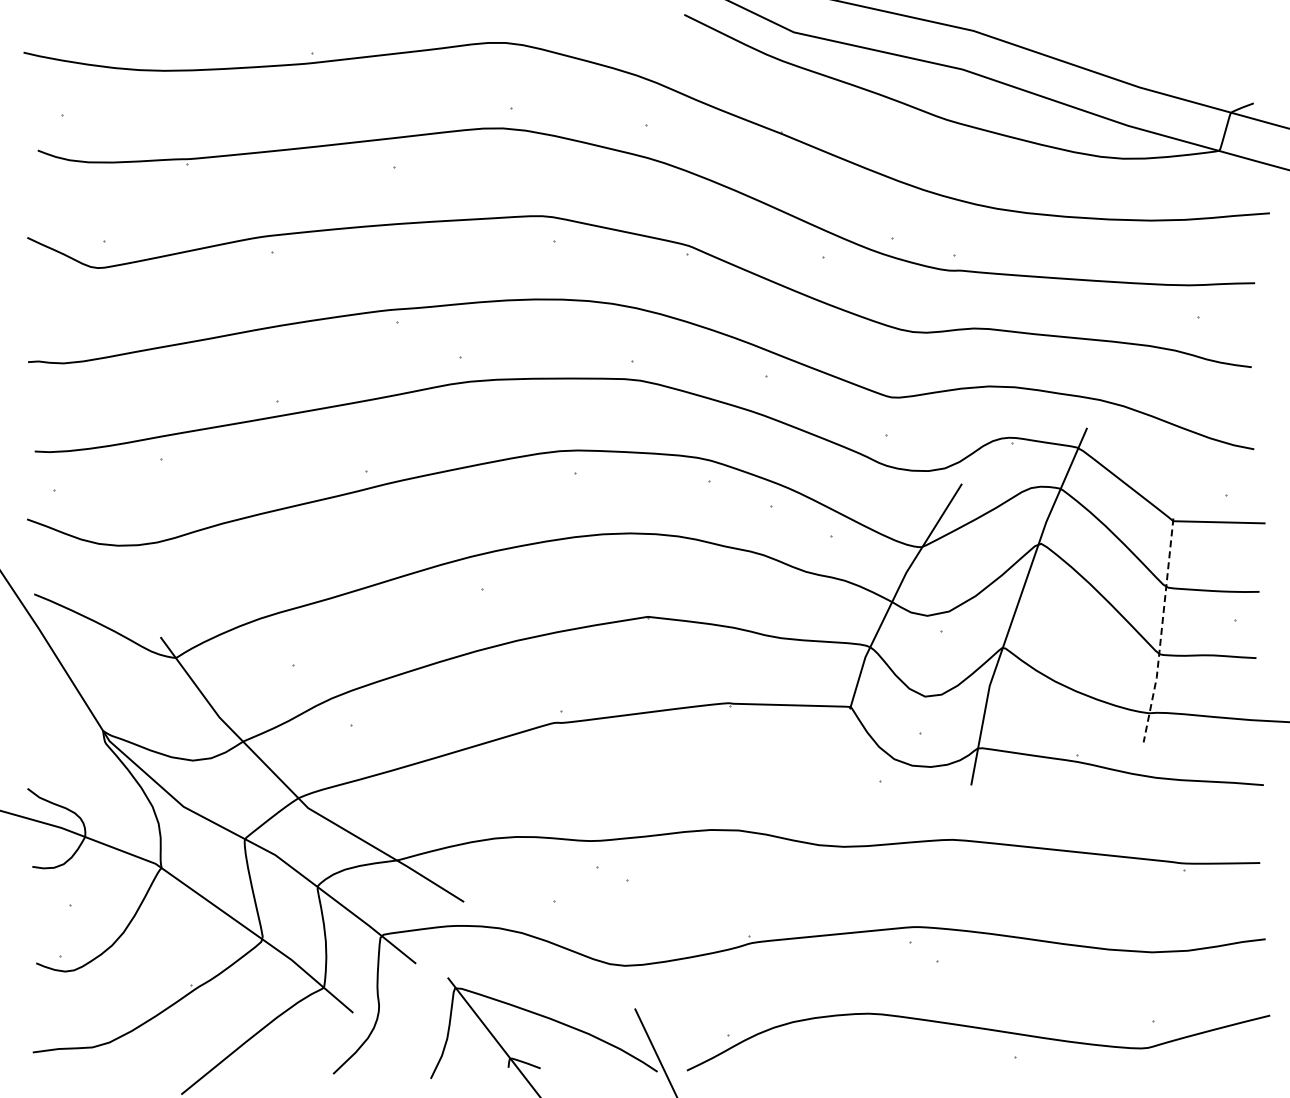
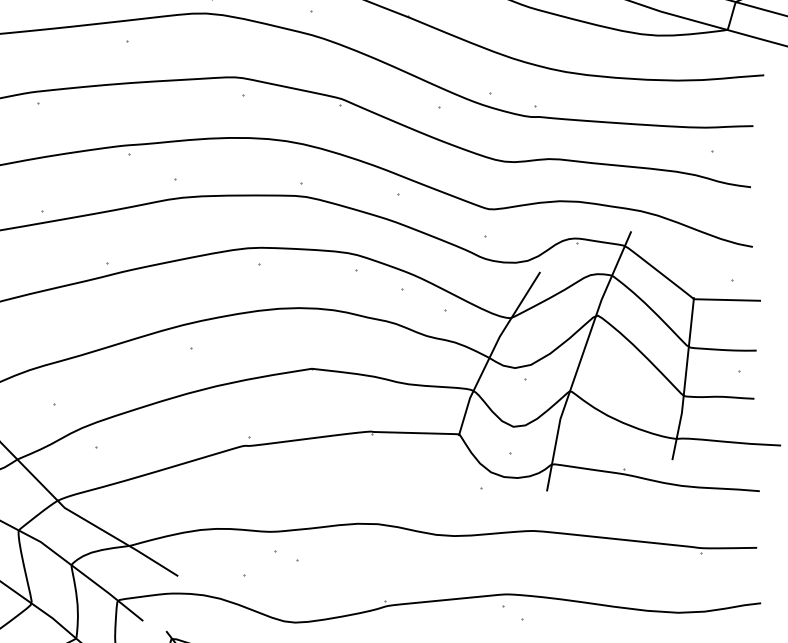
line: (1161, 631) -> (685, 379), dashed -> solid

